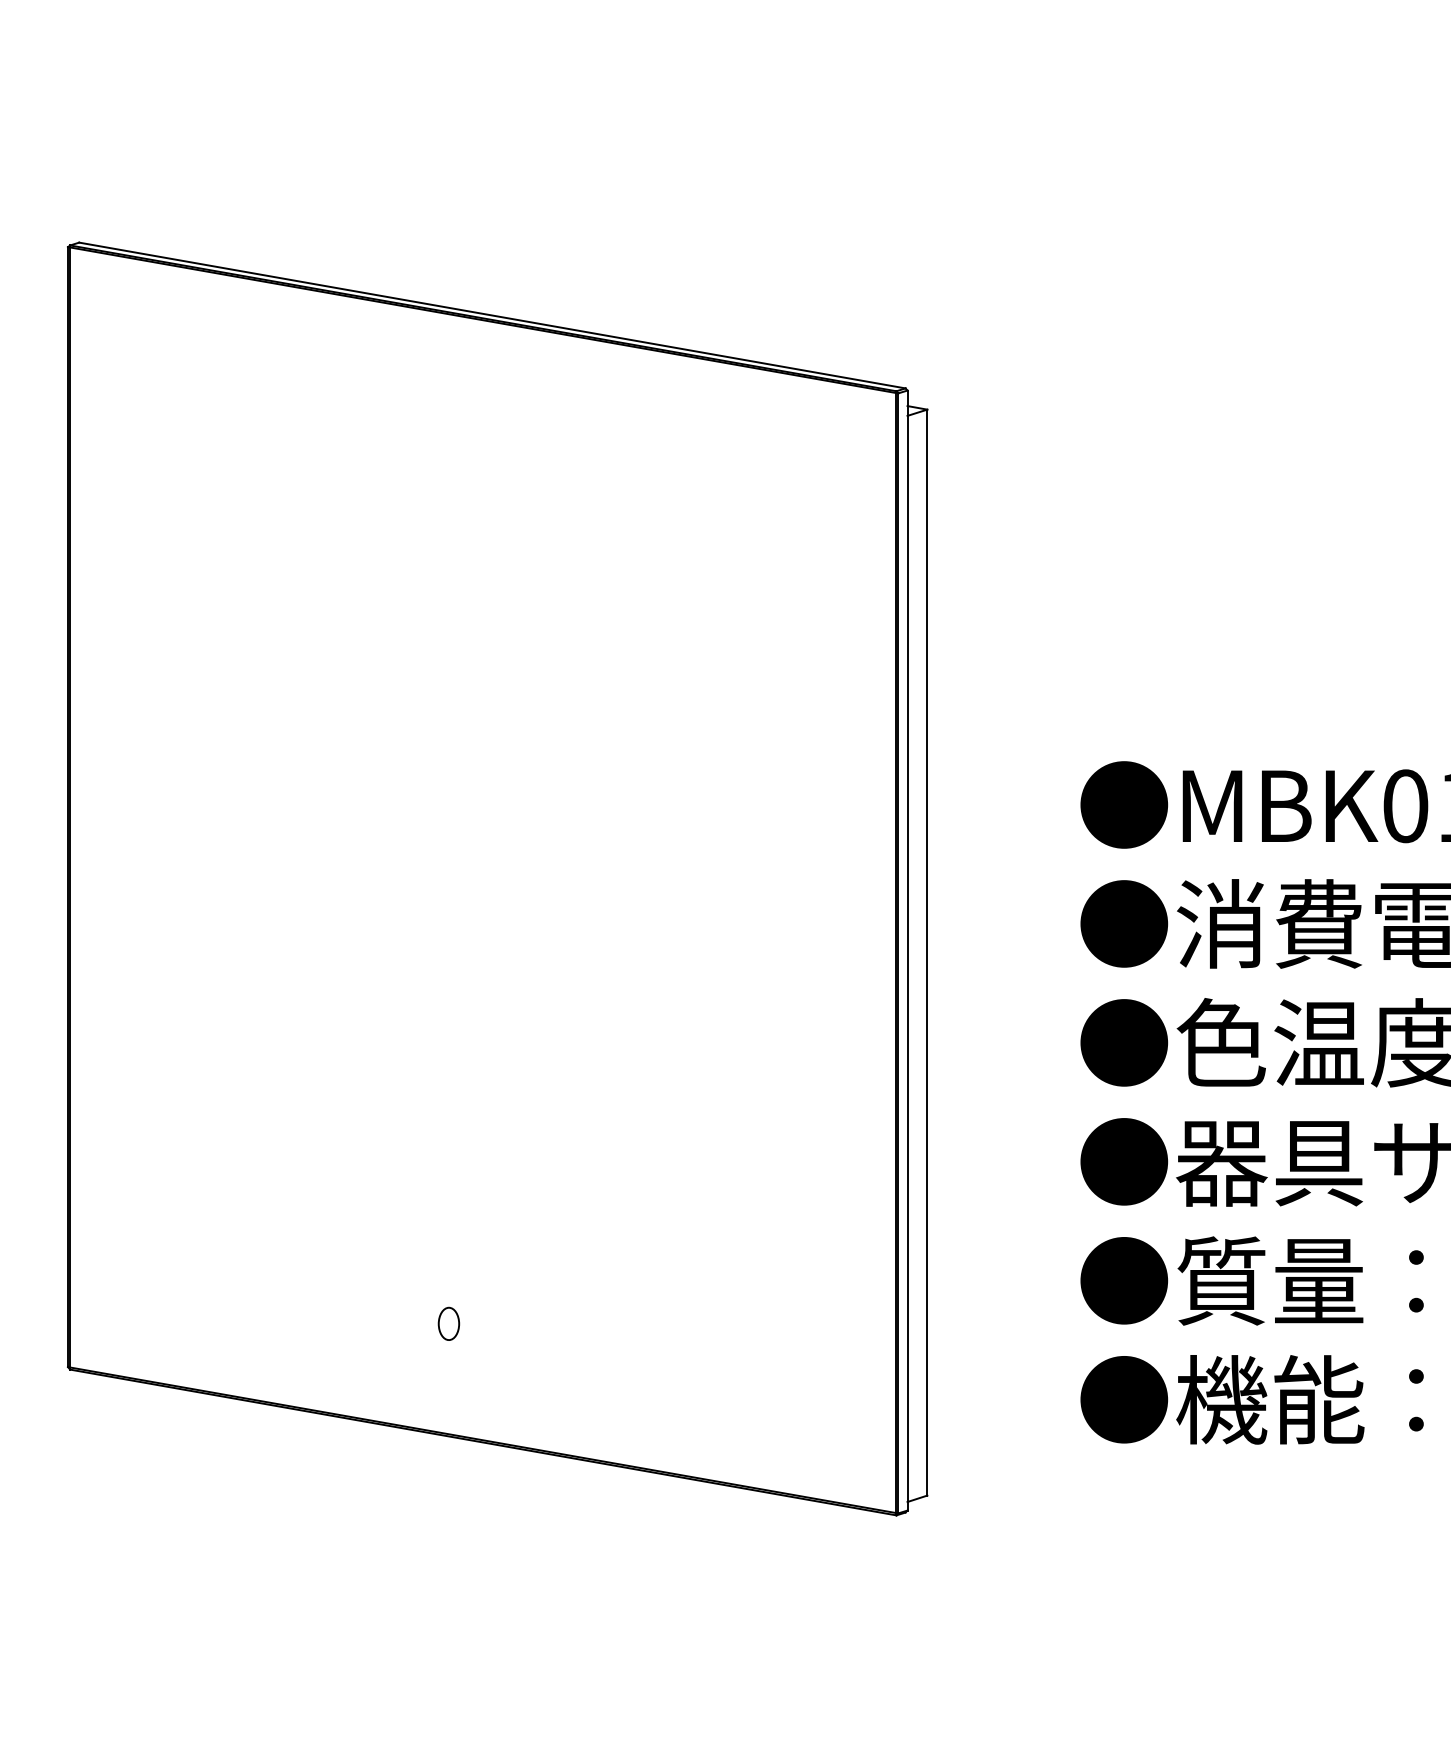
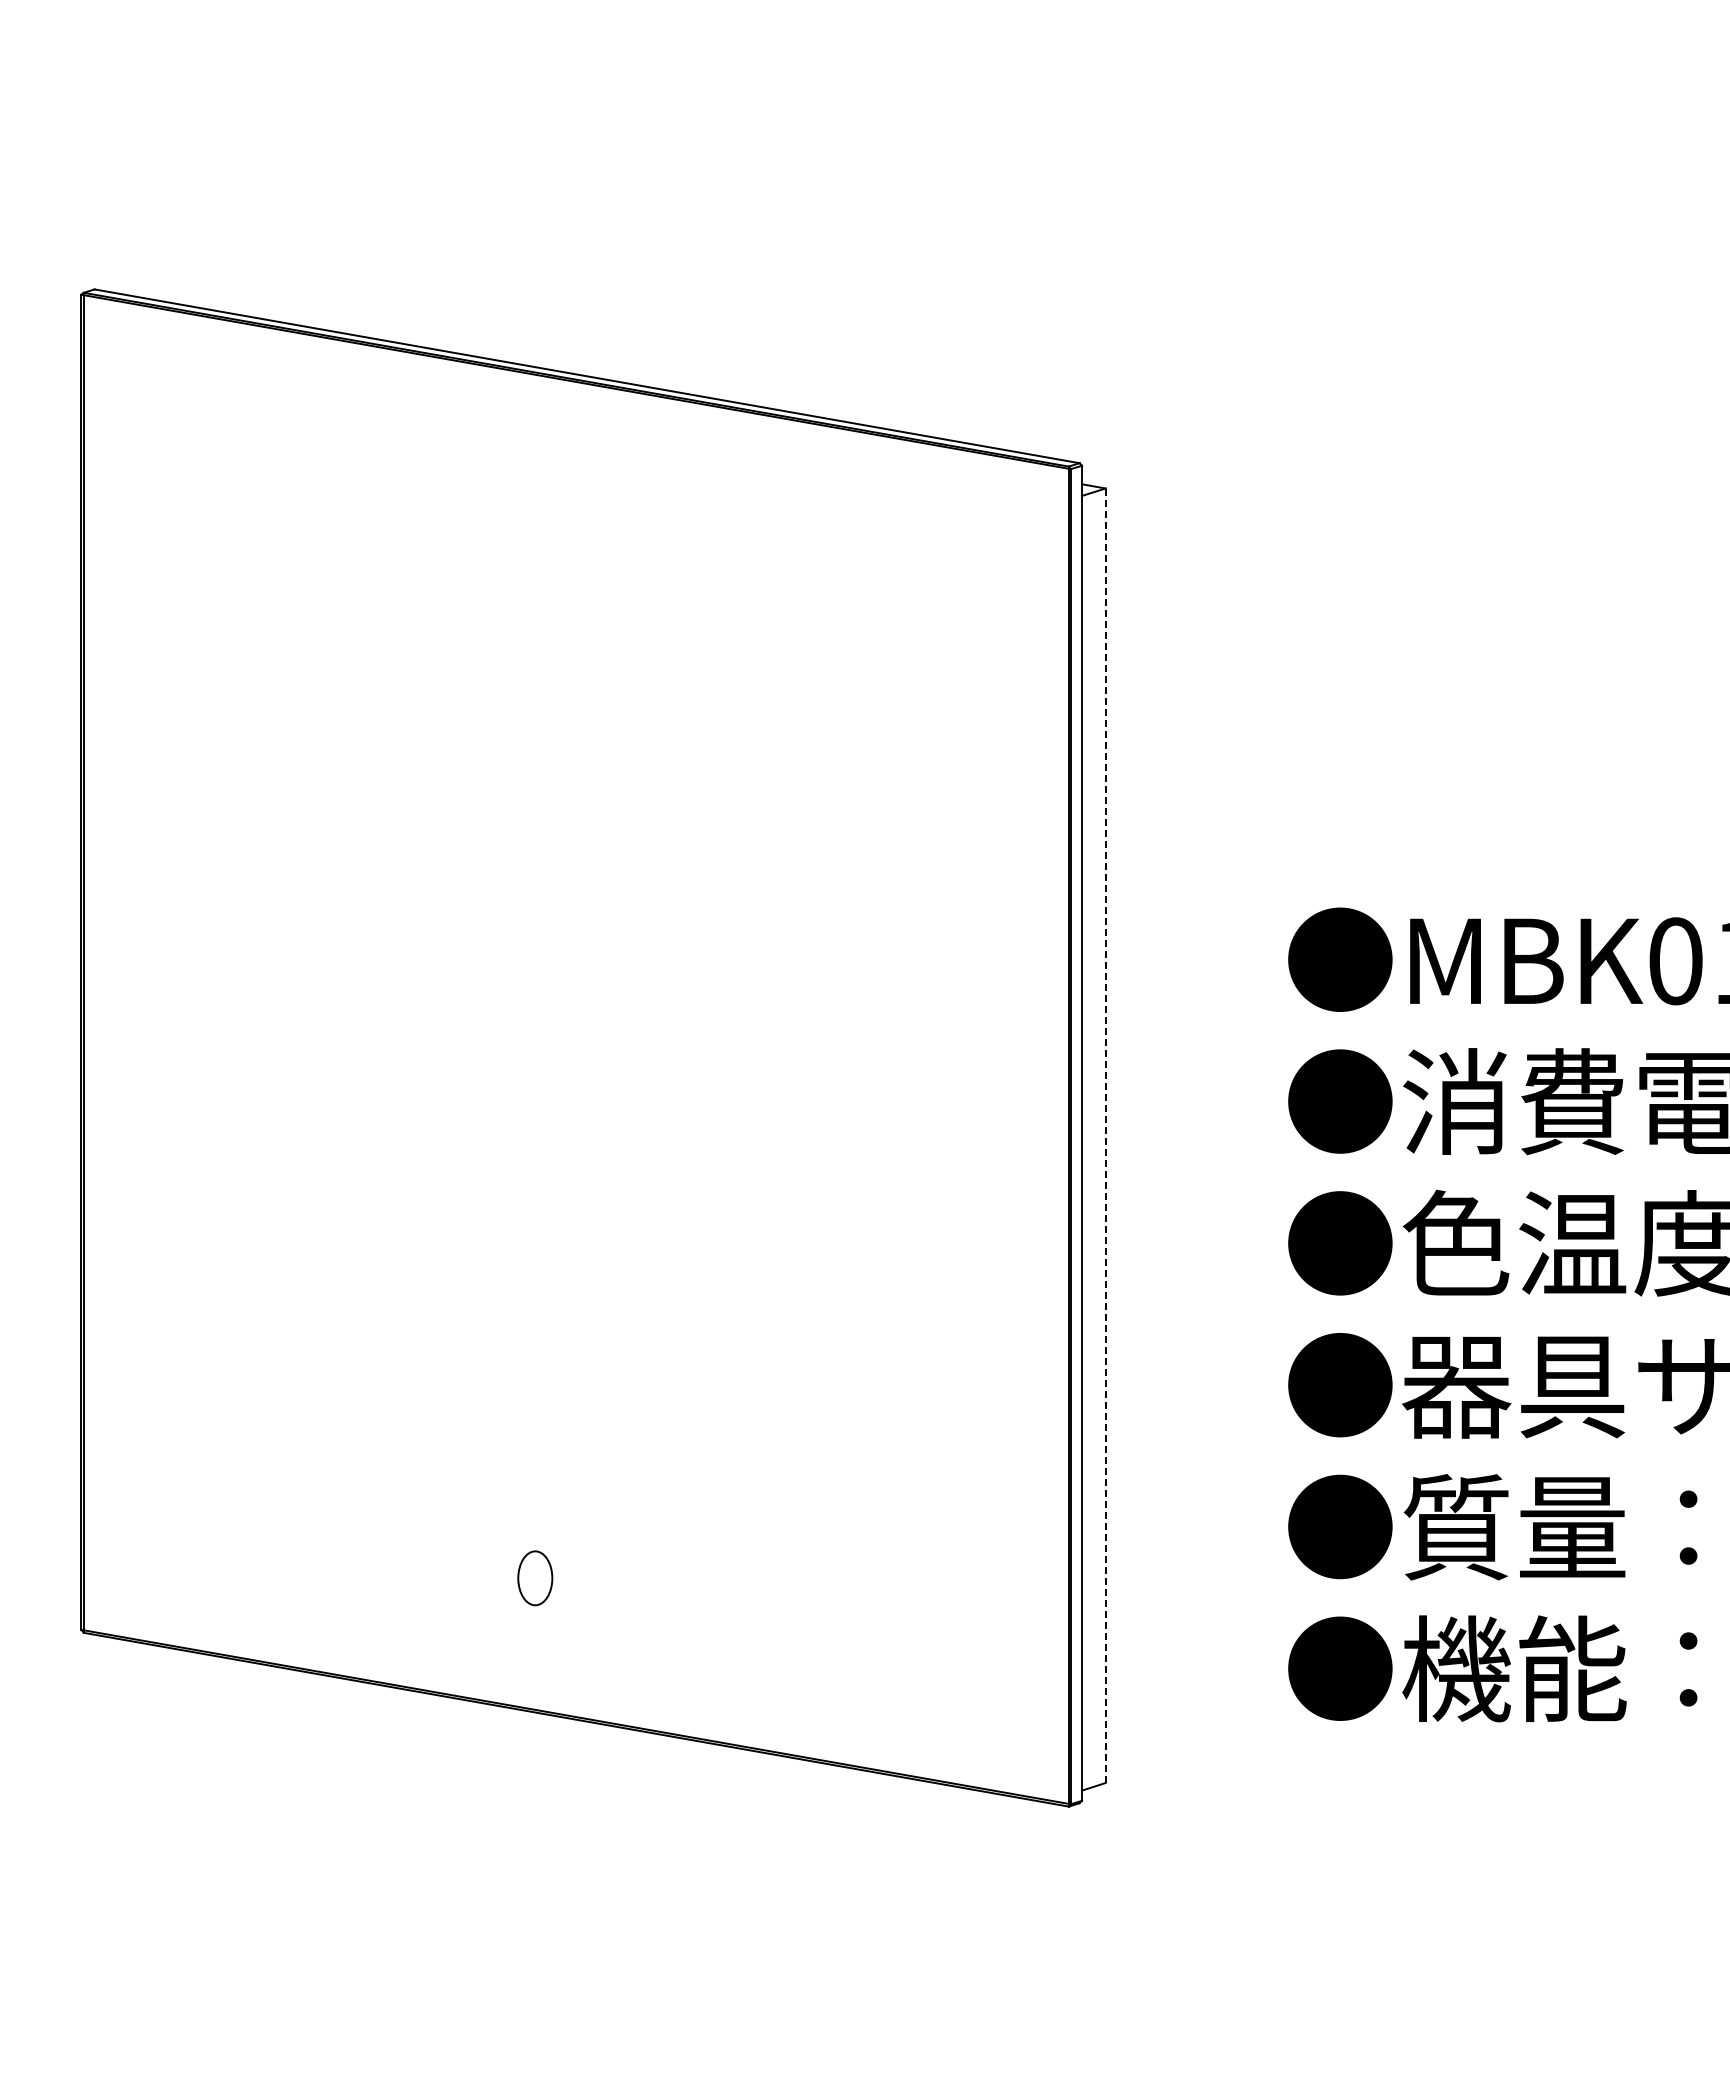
line: (927, 953) -> (1105, 1136), solid -> dashed
part: (449, 1324) -> (535, 1578), size x1.4

